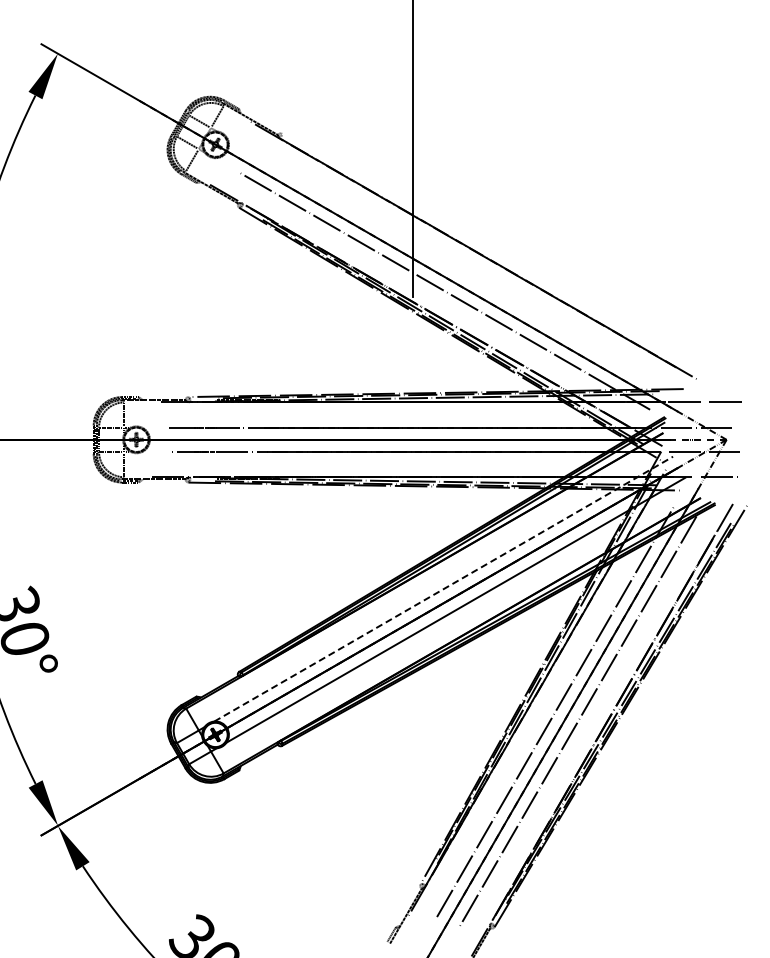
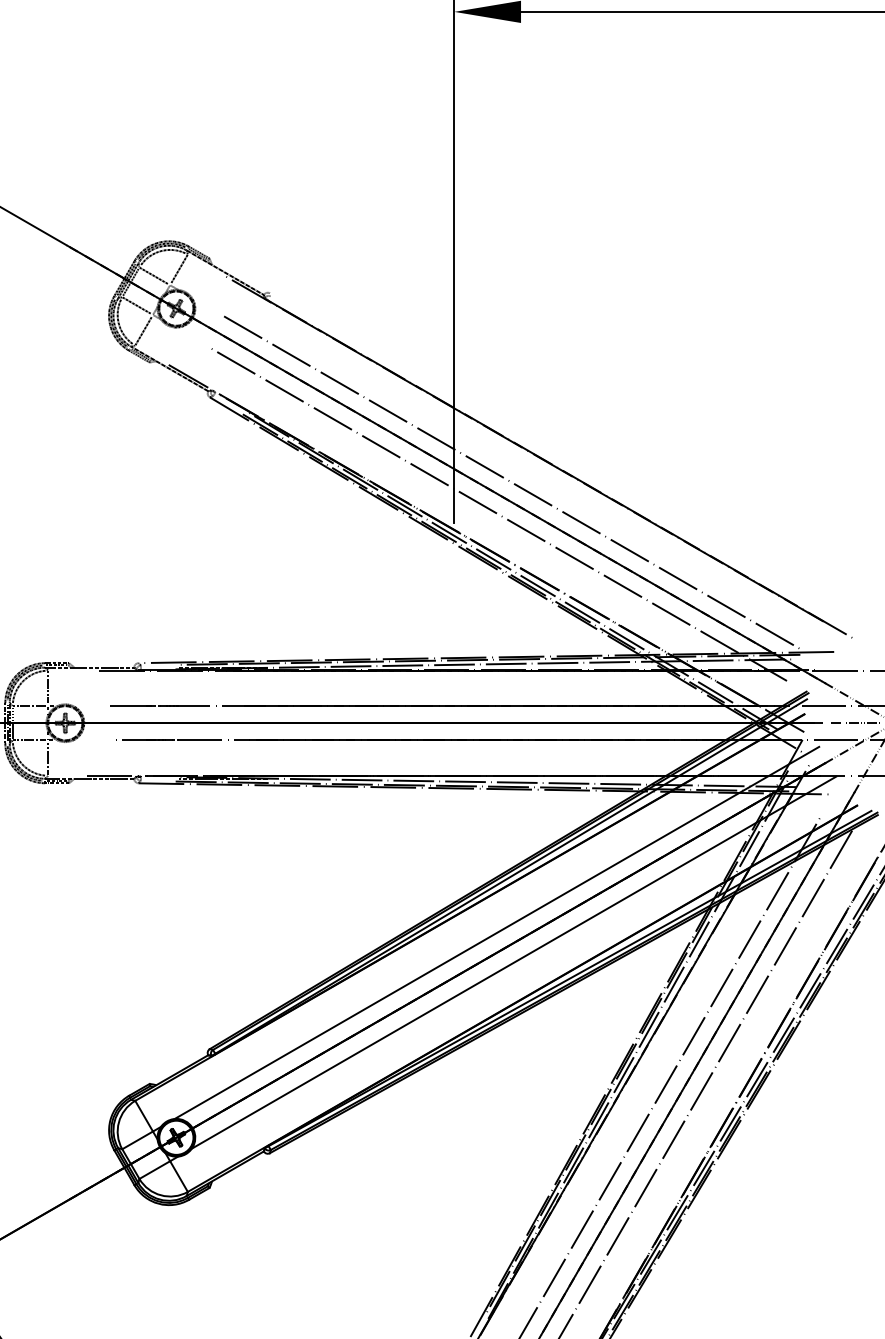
line: (455, 269) -> (513, 483), added
line: (443, 589) -> (496, 933), dashed -> solid

